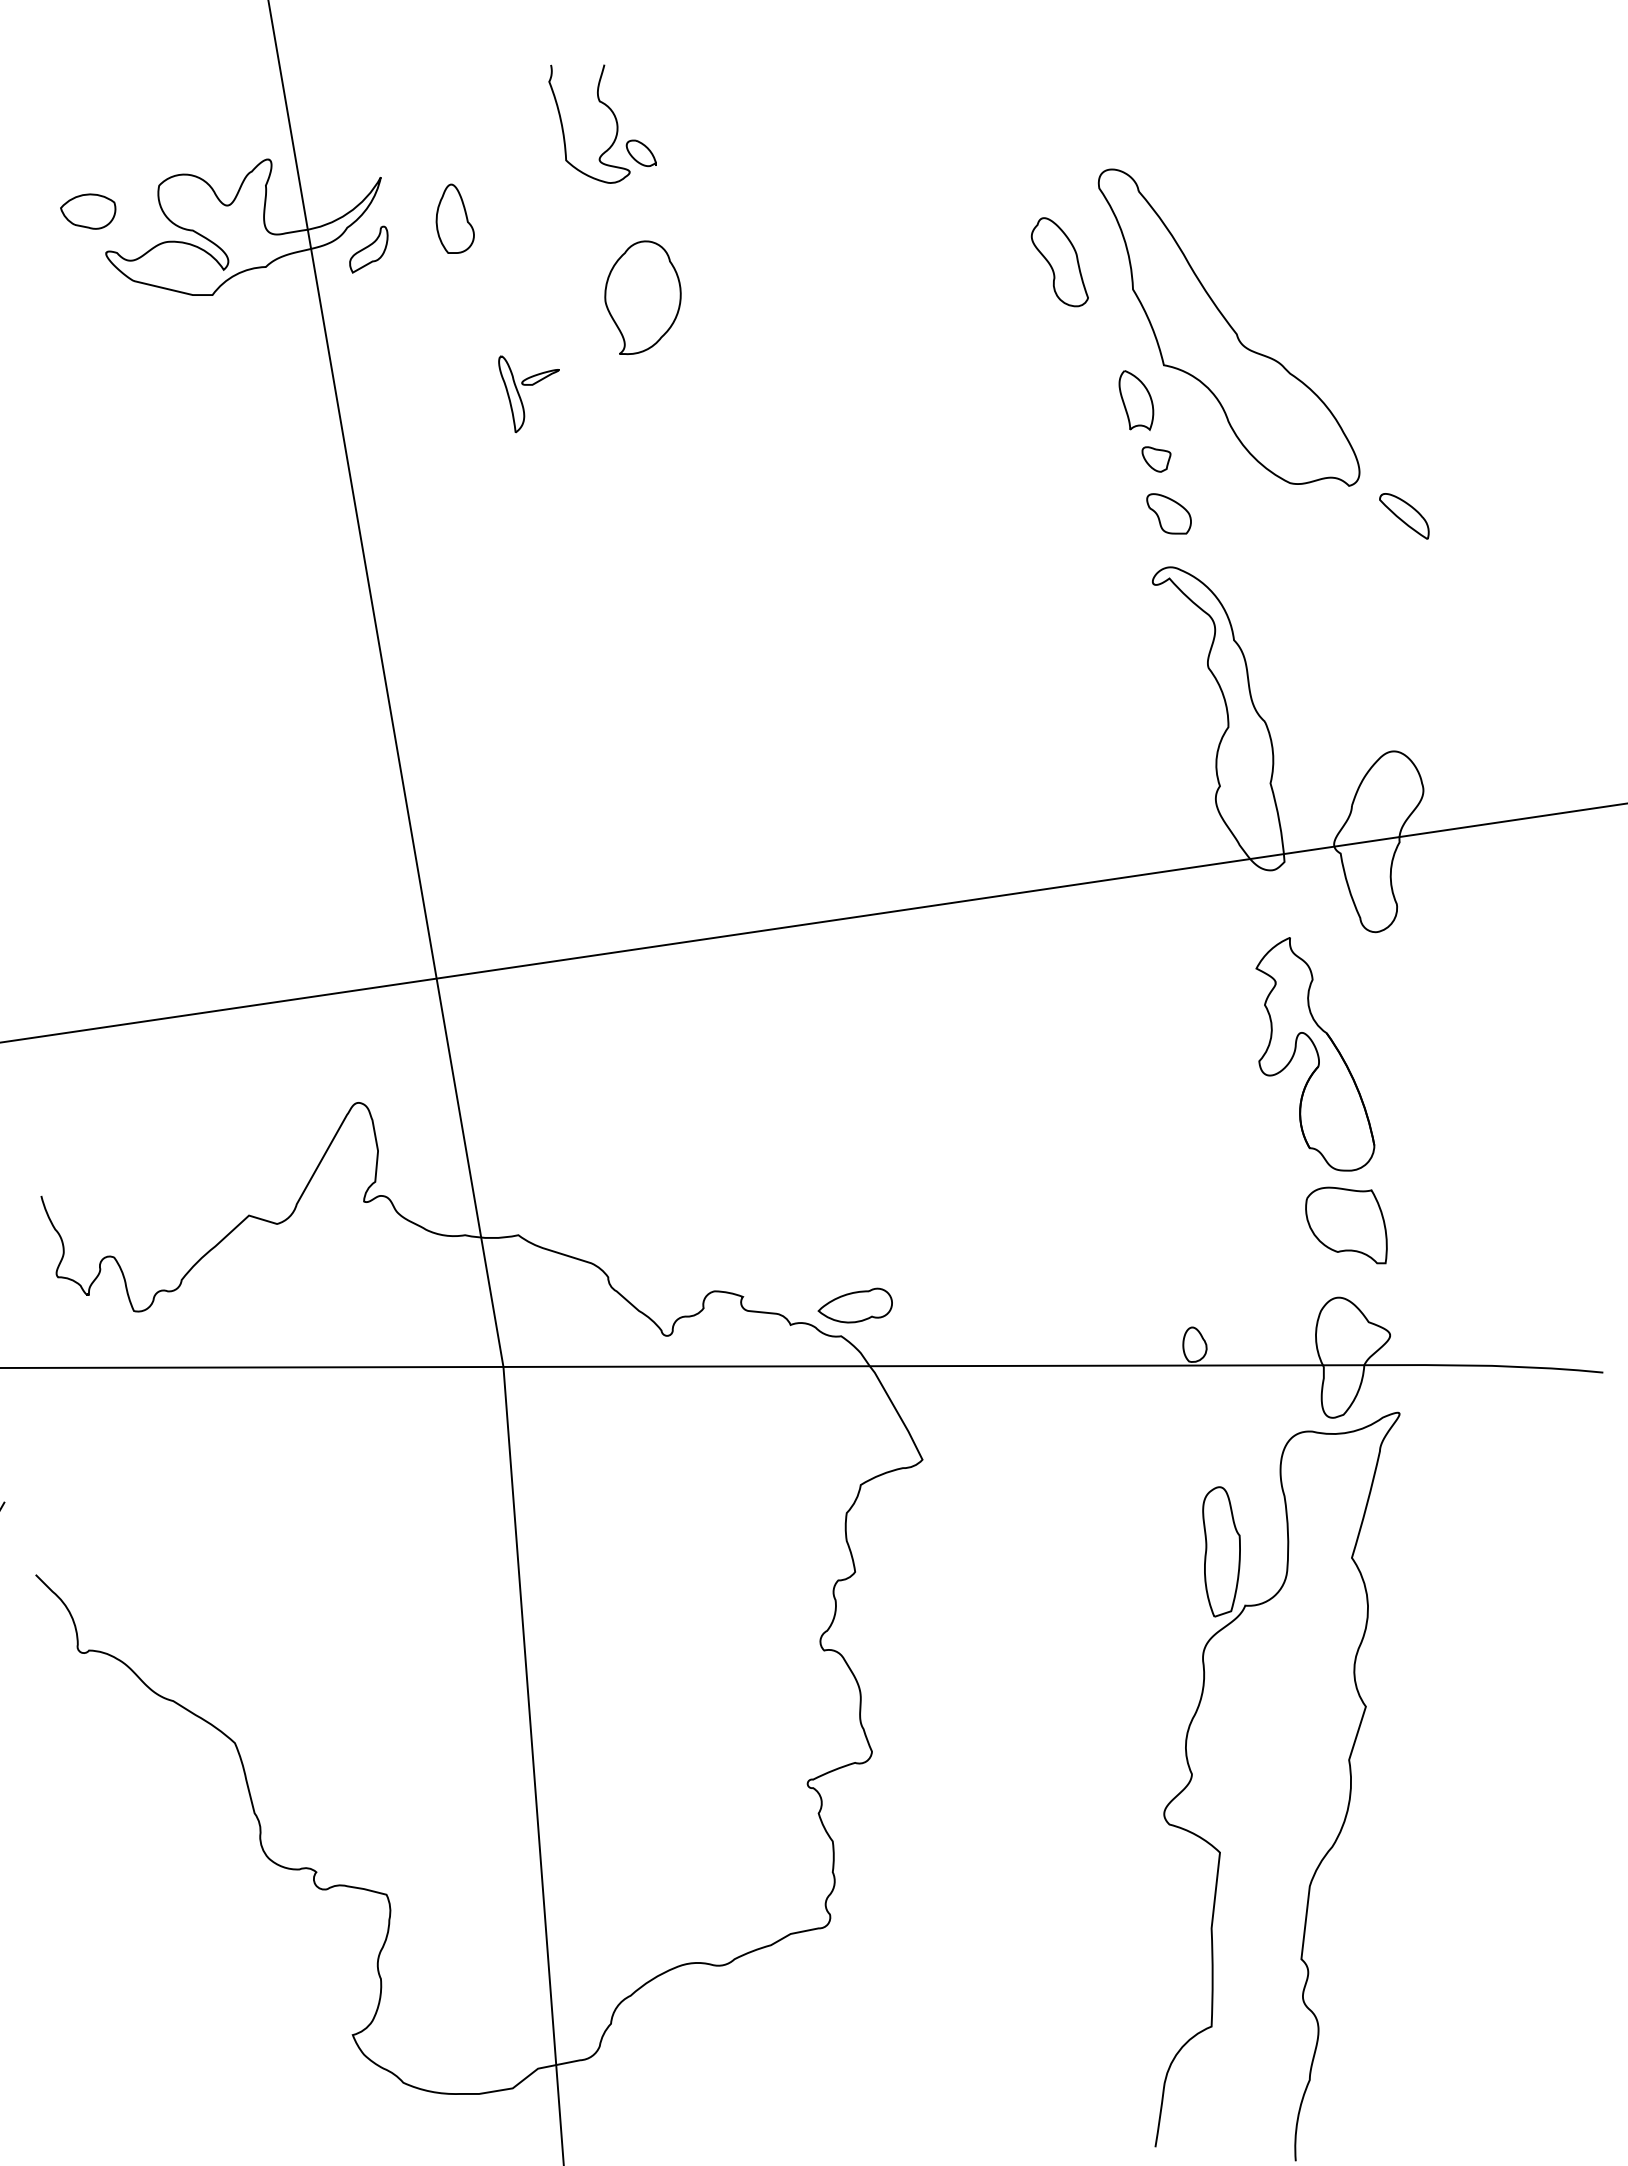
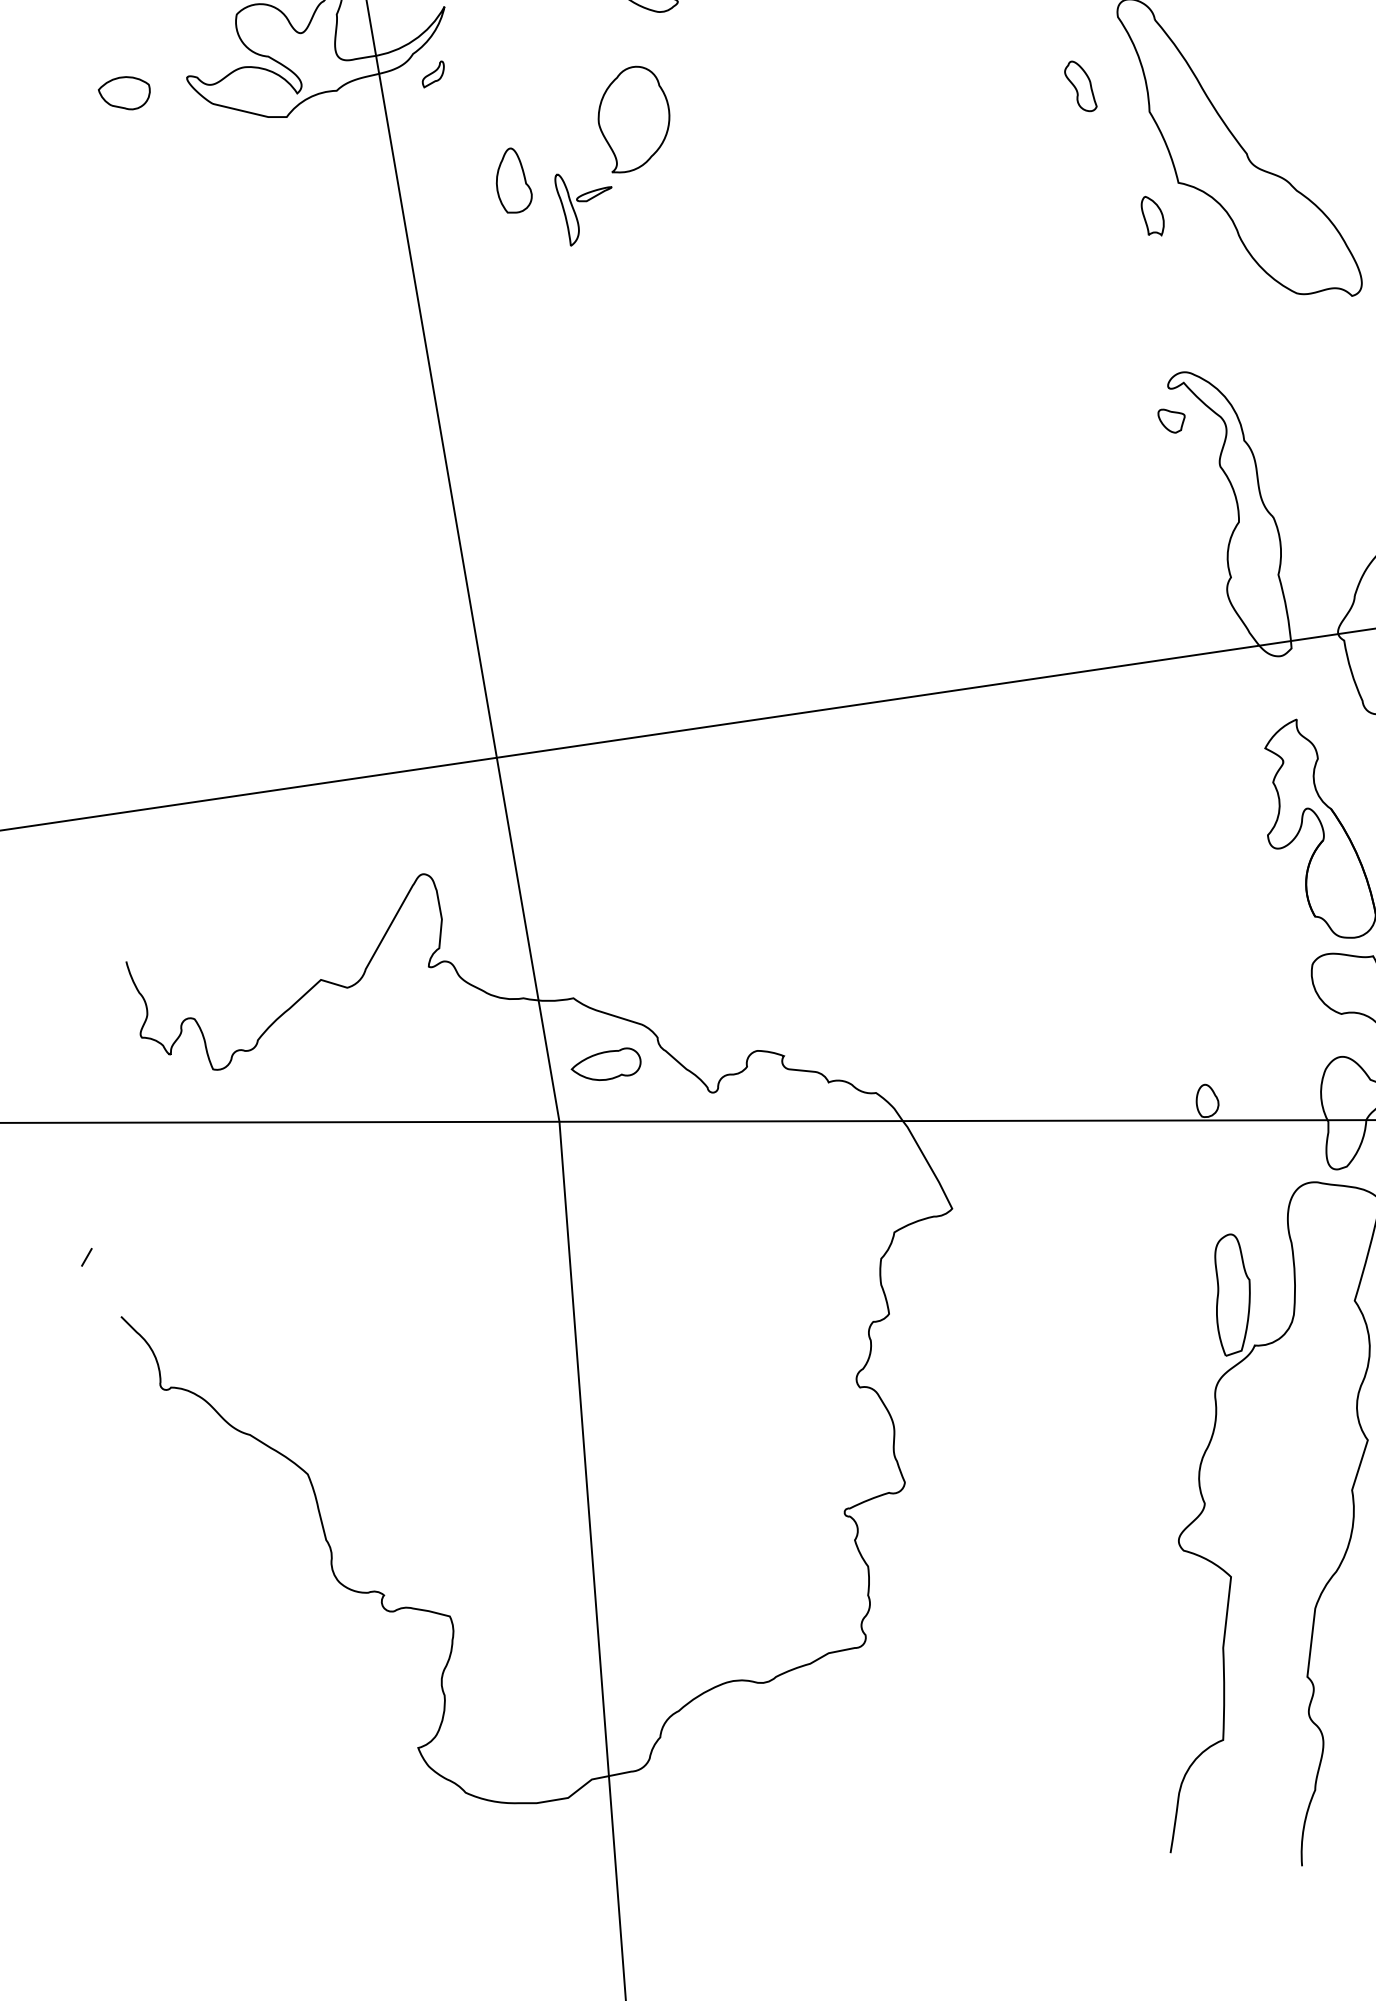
part: (88, 211) -> (124, 93), moved
part: (454, 218) -> (513, 180), moved
part: (368, 249) -> (432, 74), size x0.6
part: (1059, 262) -> (1080, 86), size x0.6
part: (642, 297) -> (633, 119), moved
part: (1136, 400) -> (1152, 215), size x0.7
part: (1156, 459) -> (1171, 421), moved
part: (1168, 513) -> (1182, 321), removed
part: (854, 1305) -> (605, 1064), moved

